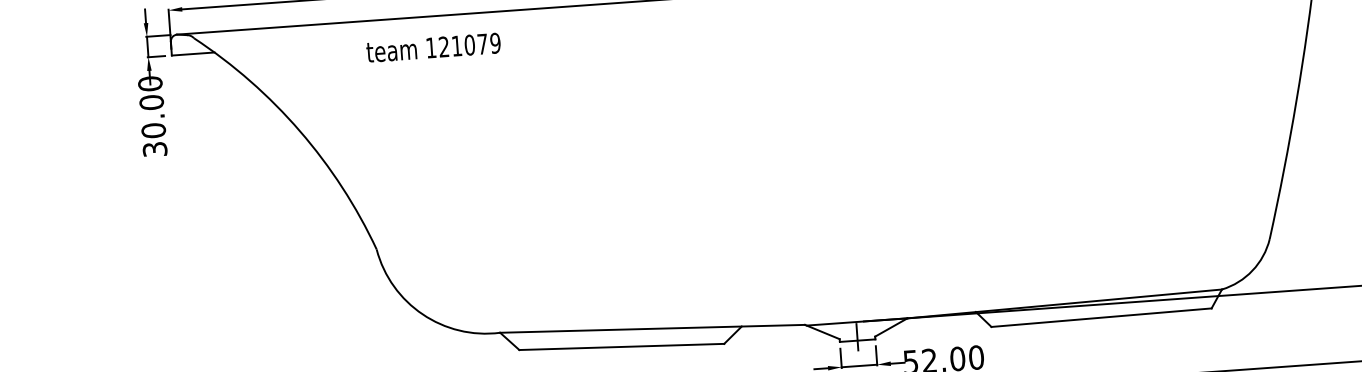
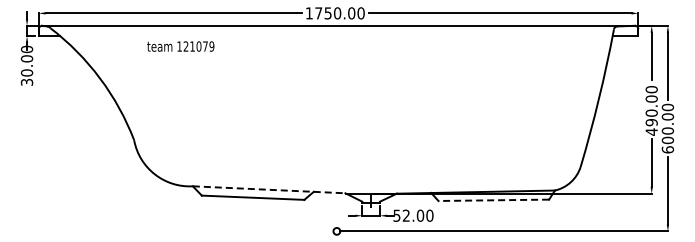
text: (432, 47) -> (180, 46), moved
line: (1100, 318) -> (493, 200), solid -> dashed
line: (653, 328) -> (269, 189), solid -> dashed

